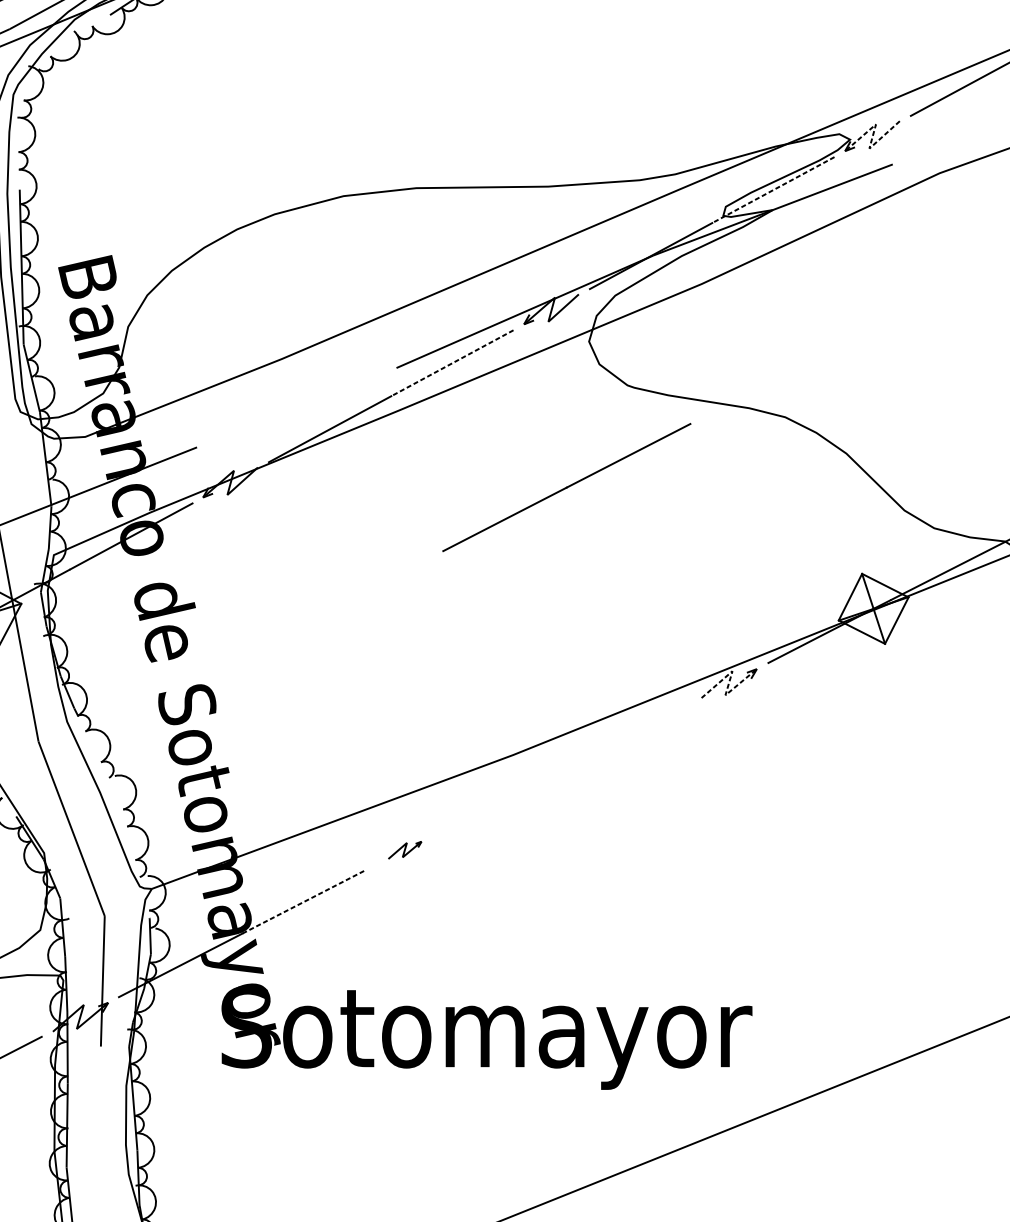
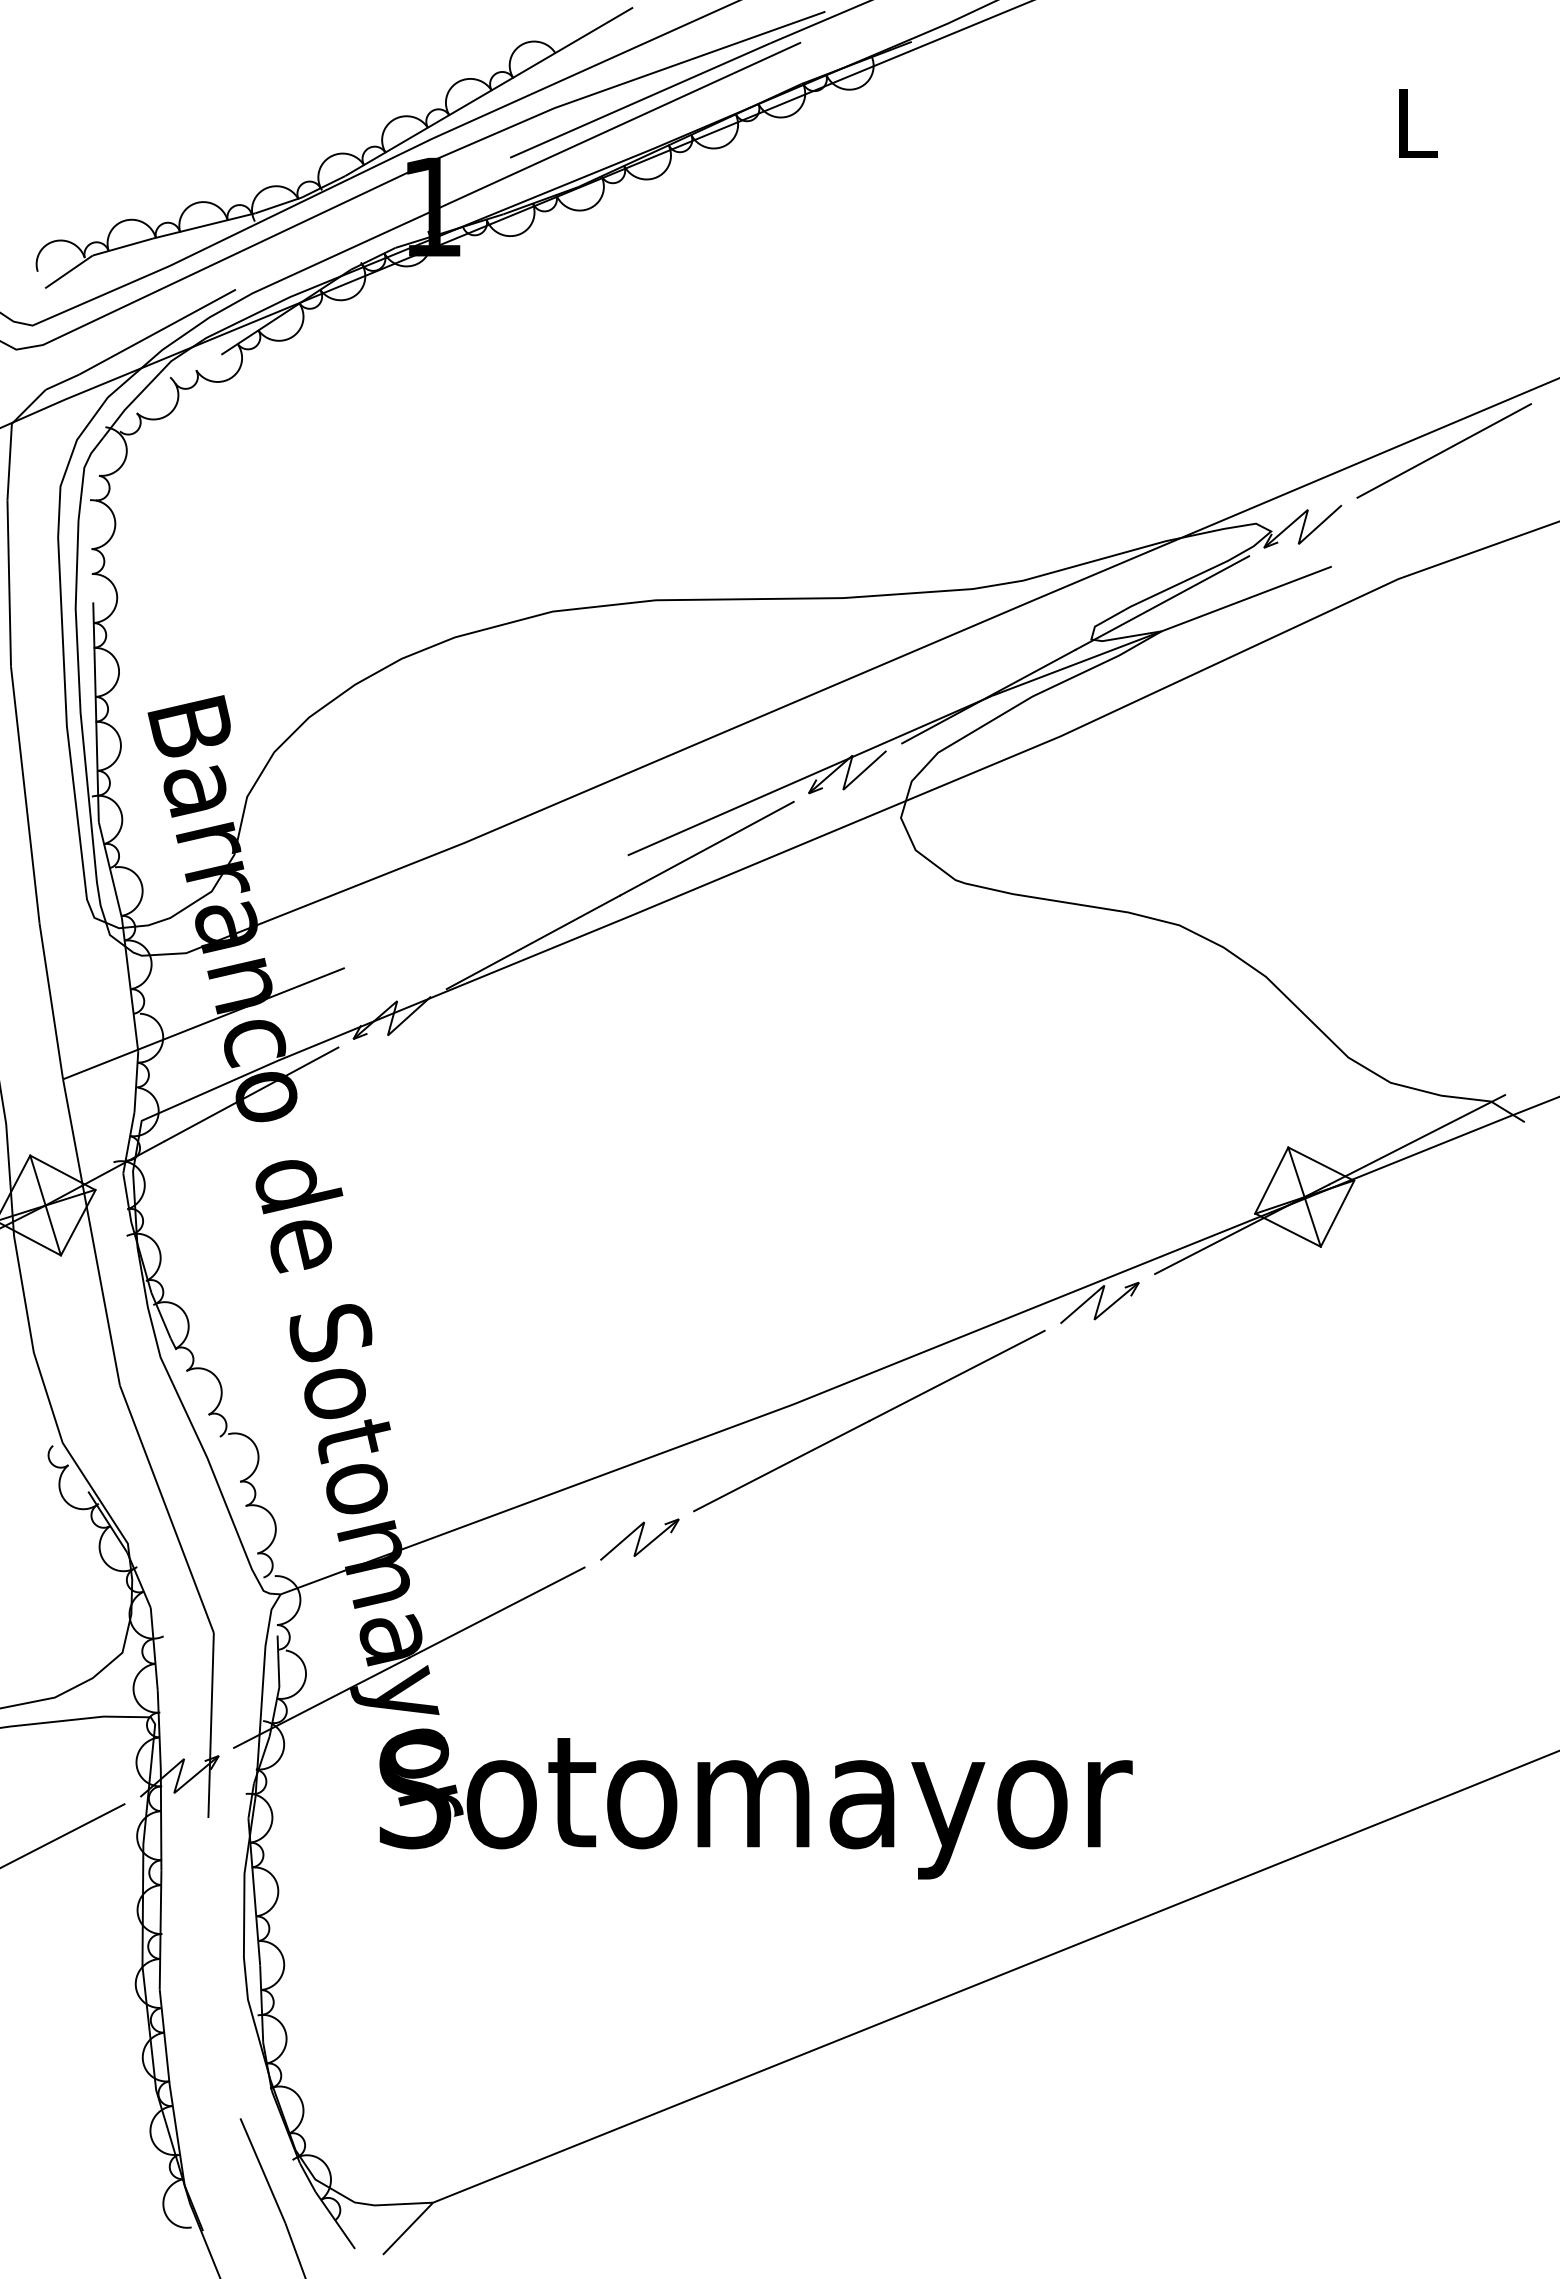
line: (872, 136) -> (1303, 527), dashed -> solid
line: (773, 190) -> (1162, 603), dashed -> solid
line: (452, 363) -> (707, 848), dashed -> solid
line: (566, 487) -> (869, 1420), moved
line: (729, 683) -> (1099, 1302), dashed -> solid
part: (404, 850) -> (639, 1539), size x1.67
line: (303, 901) -> (496, 1612), dashed -> solid

